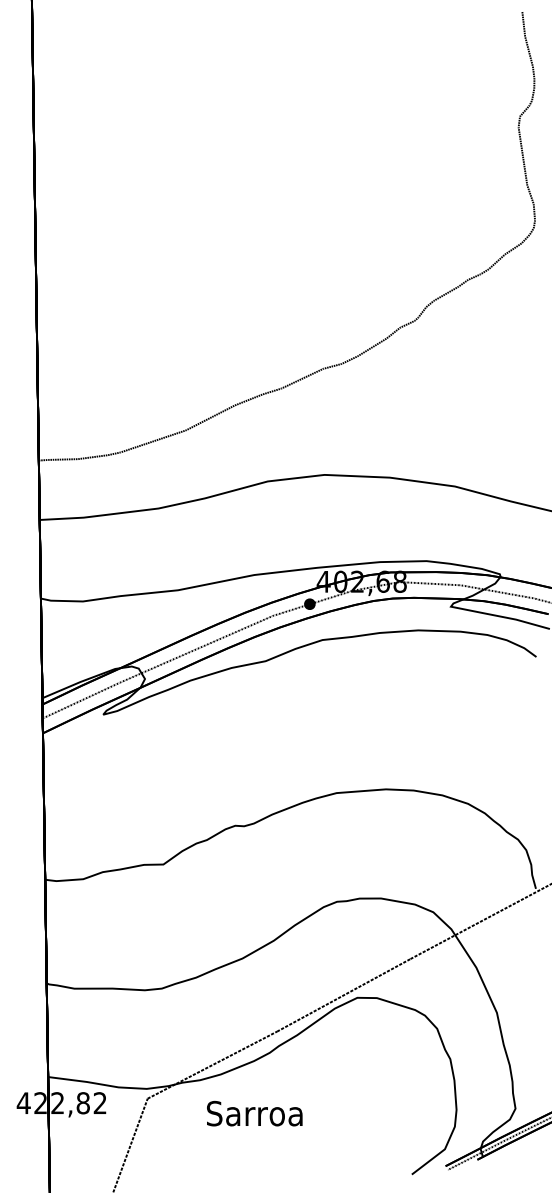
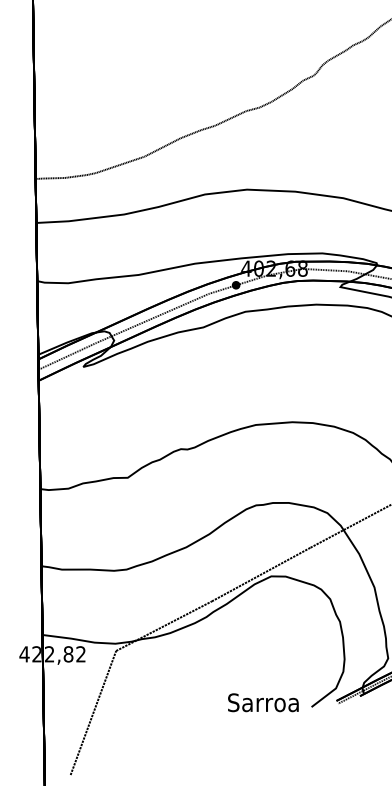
text: (254, 1113) -> (263, 702), moved

